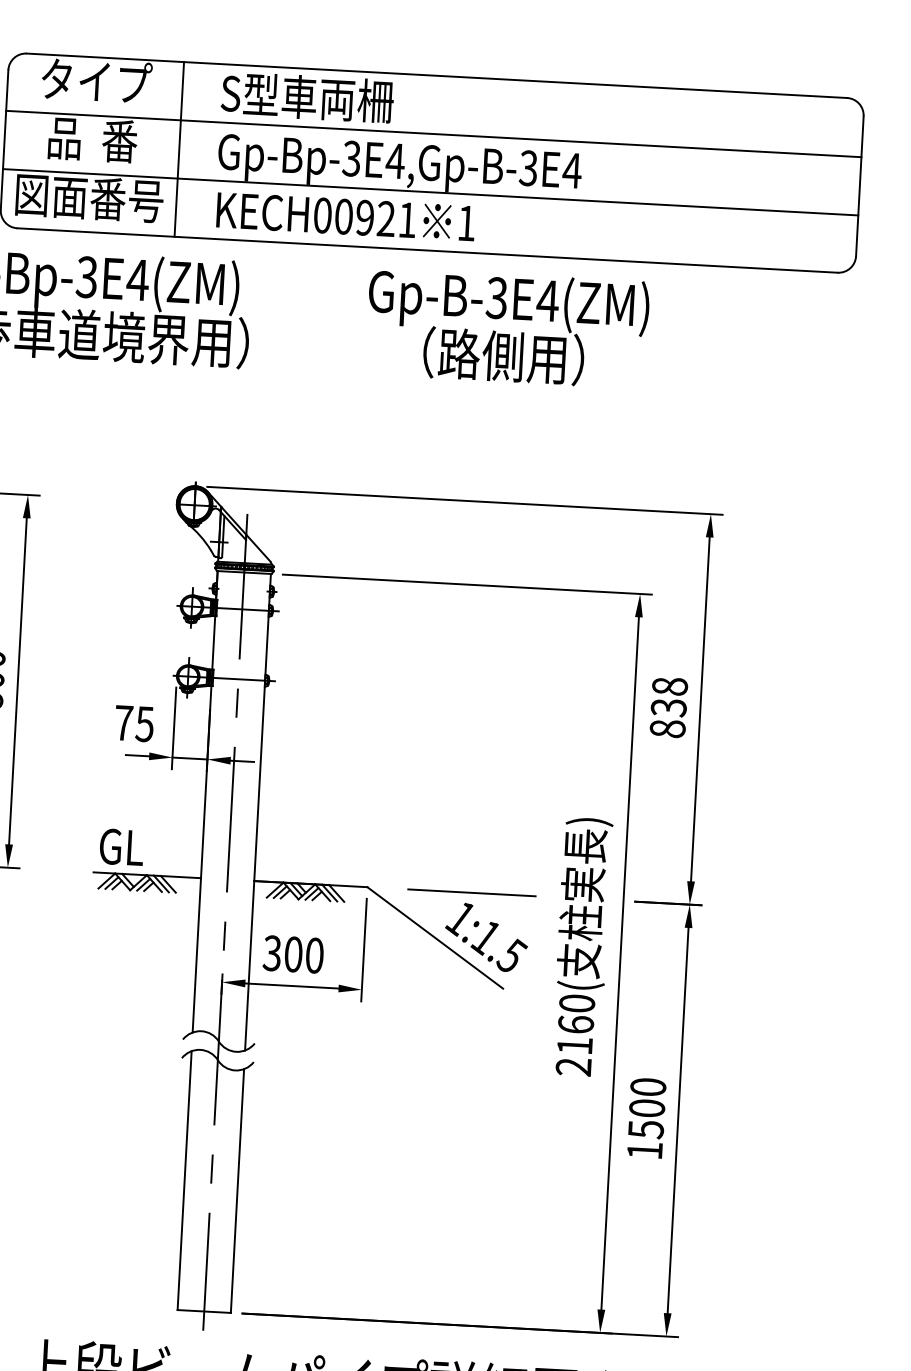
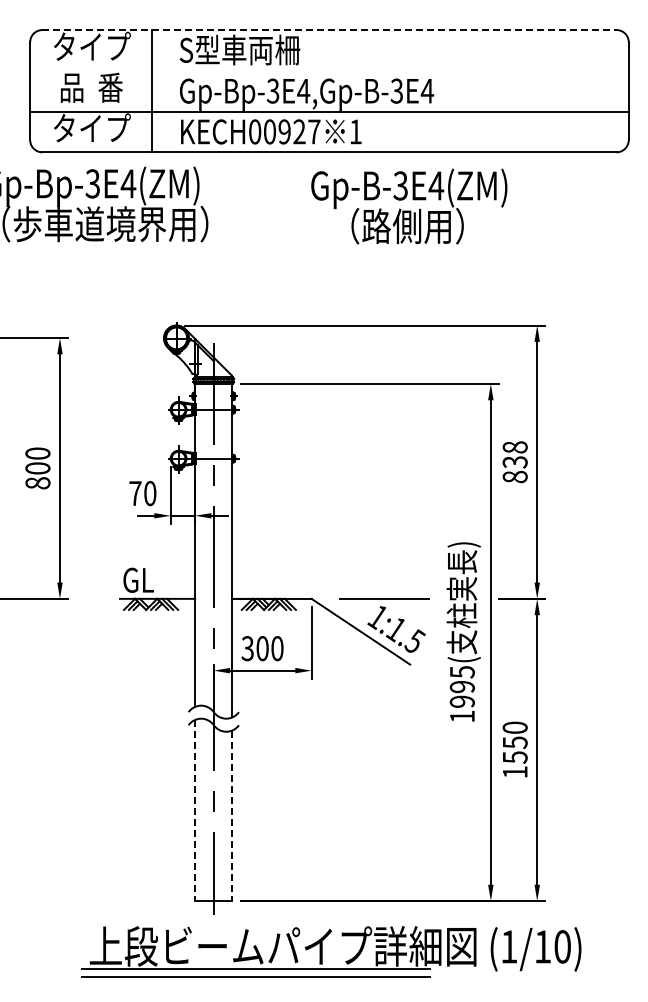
line: (436, 76) -> (329, 30), solid -> dashed
line: (433, 133) -> (329, 70), removed
text: (89, 198) -> (91, 128), 図面番号 -> タイプ
text: (407, 219) -> (314, 131), KECH00921 -> KECH00927
text: (507, 328) -> (409, 206), moved
text: (145, 724) -> (150, 493), 75 -> 70
text: (574, 1035) -> (461, 694), 2160( -> 1995(
text: (646, 1108) -> (514, 742), 1500 -> 1550
line: (185, 1180) -> (195, 810), solid -> dashed
line: (237, 1192) -> (232, 816), solid -> dashed

